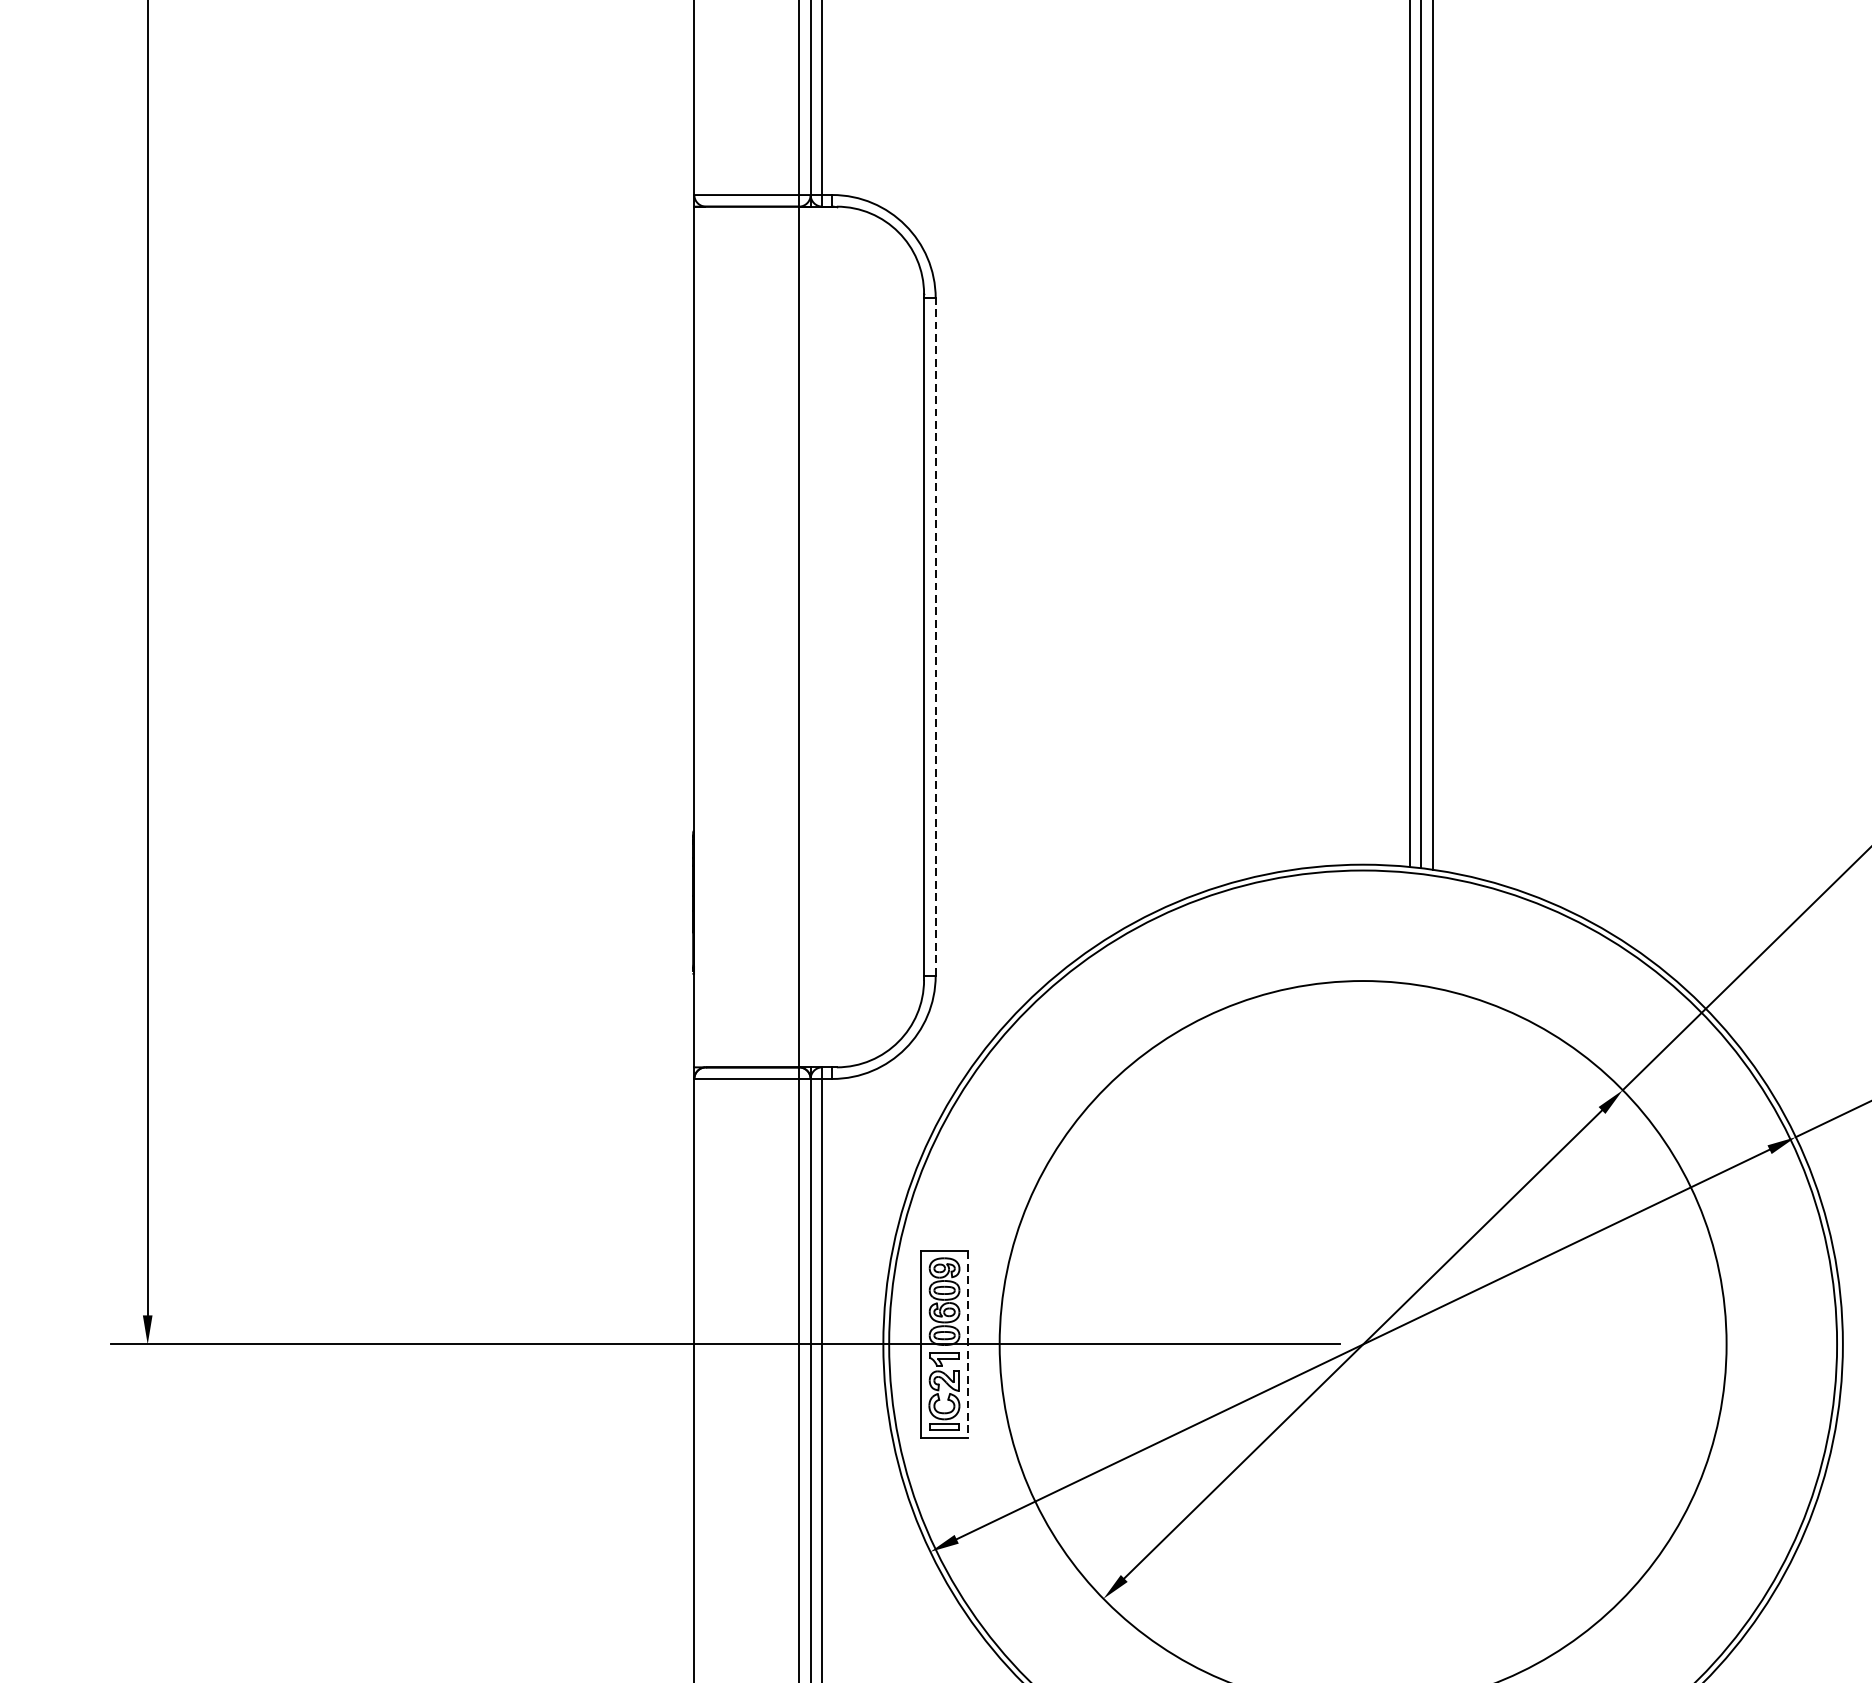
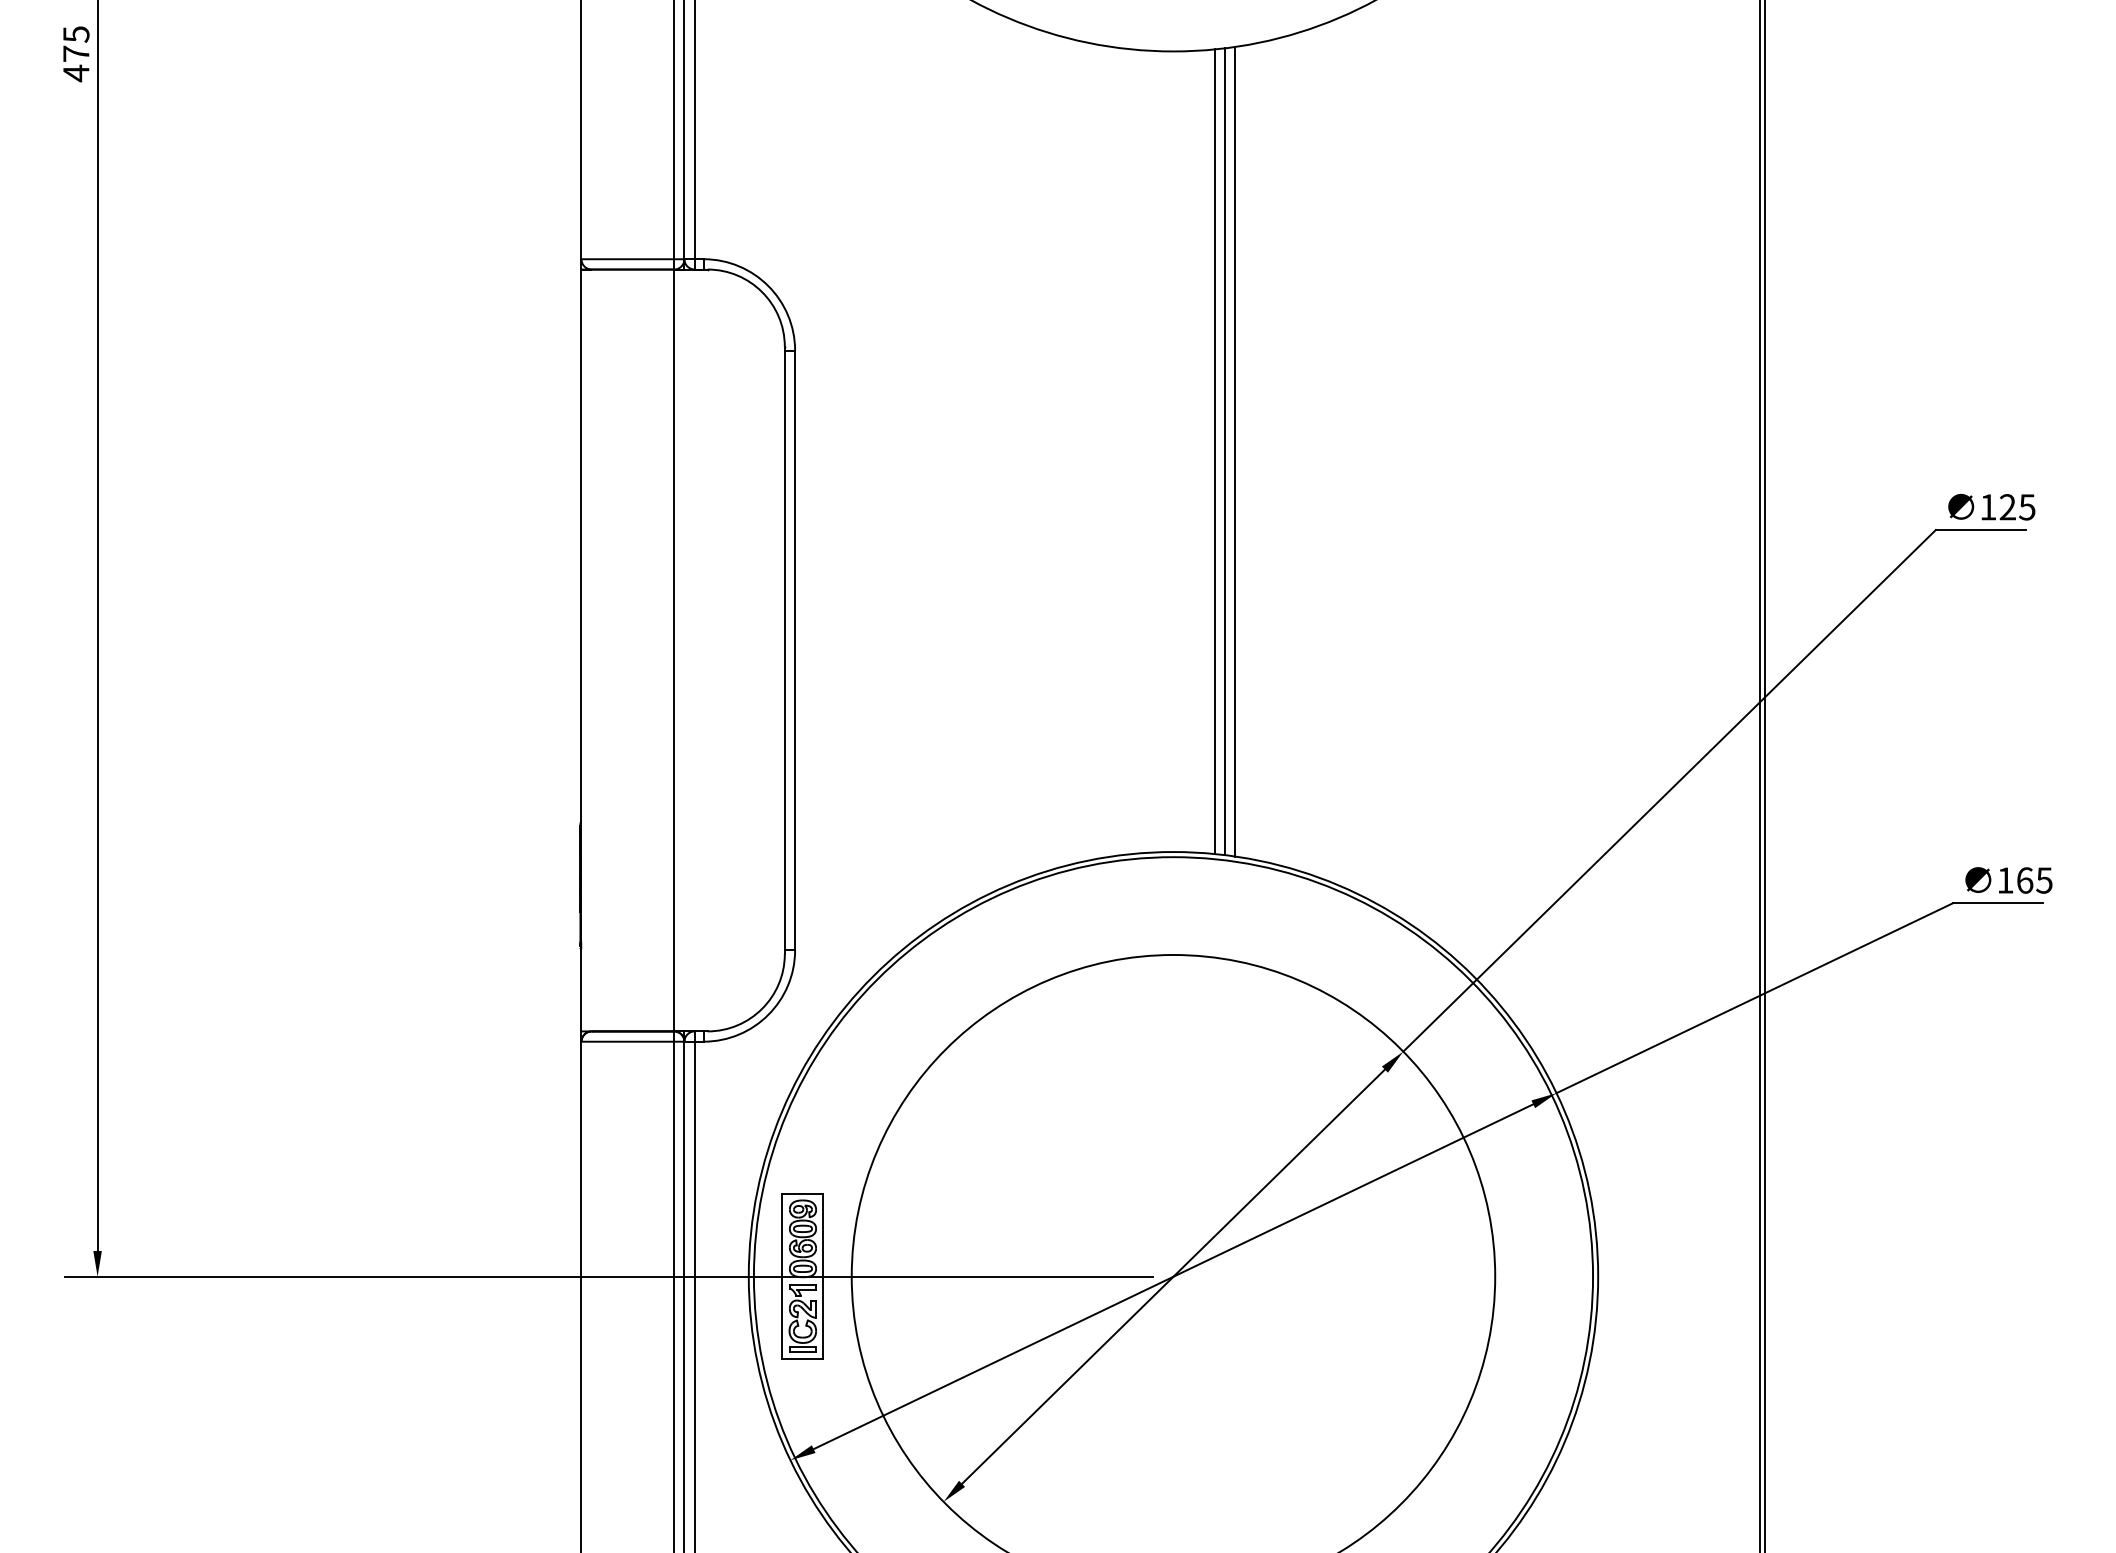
line: (936, 637) -> (795, 650), dashed -> solid
line: (967, 1345) -> (823, 1277), dashed -> solid

